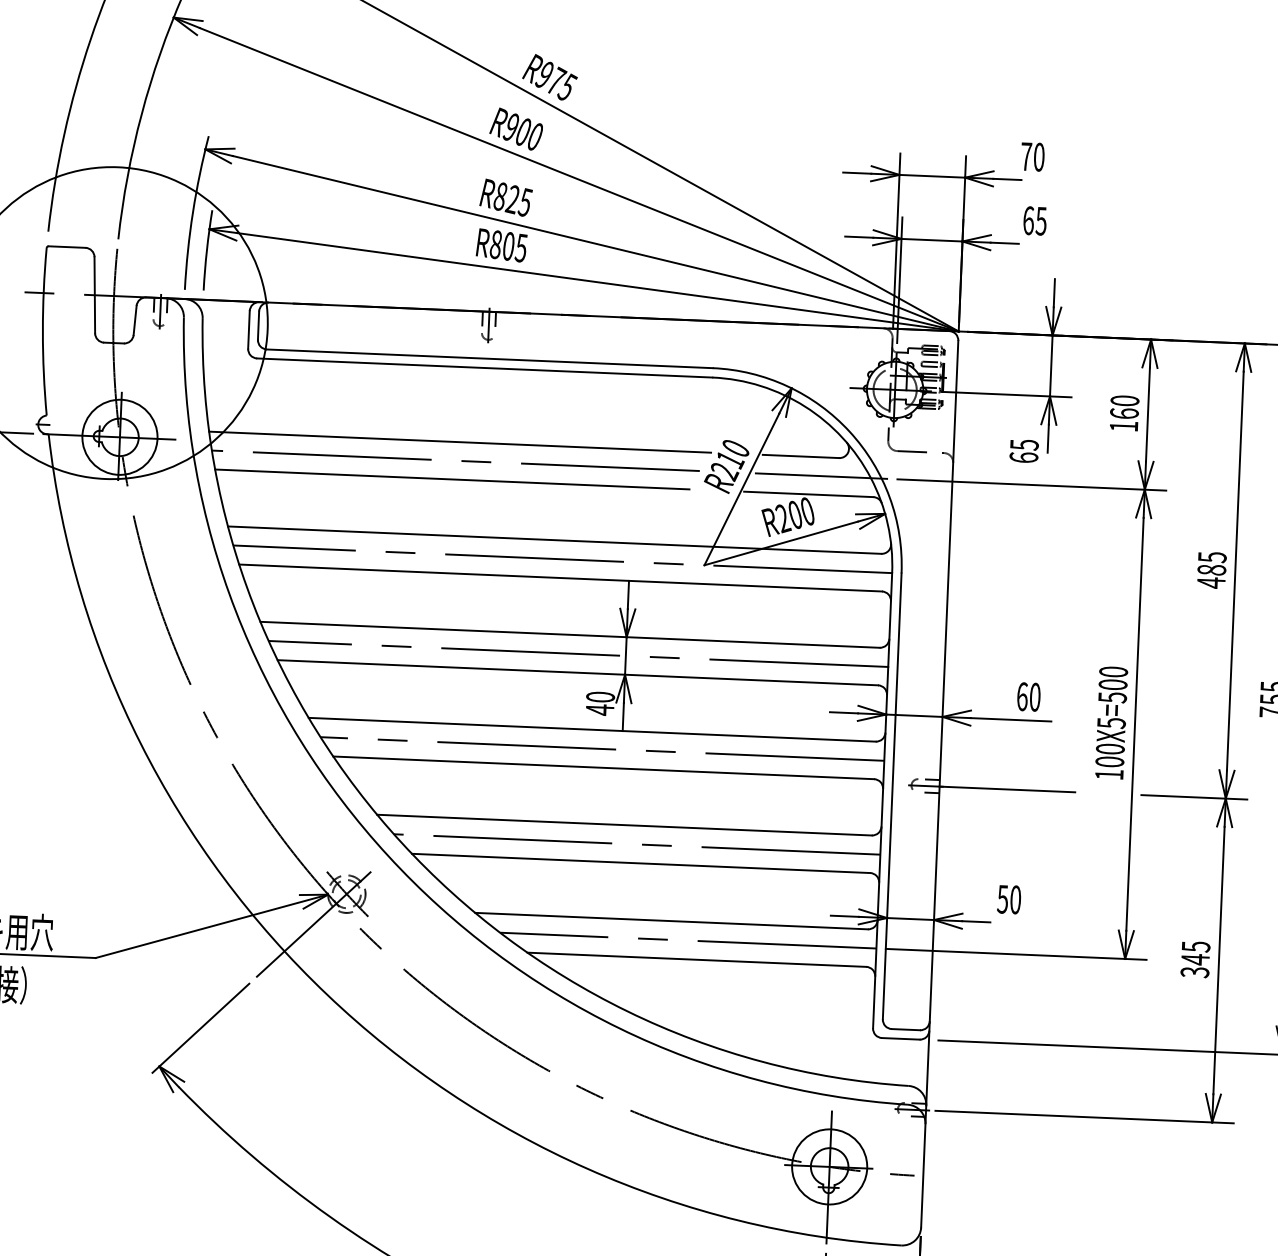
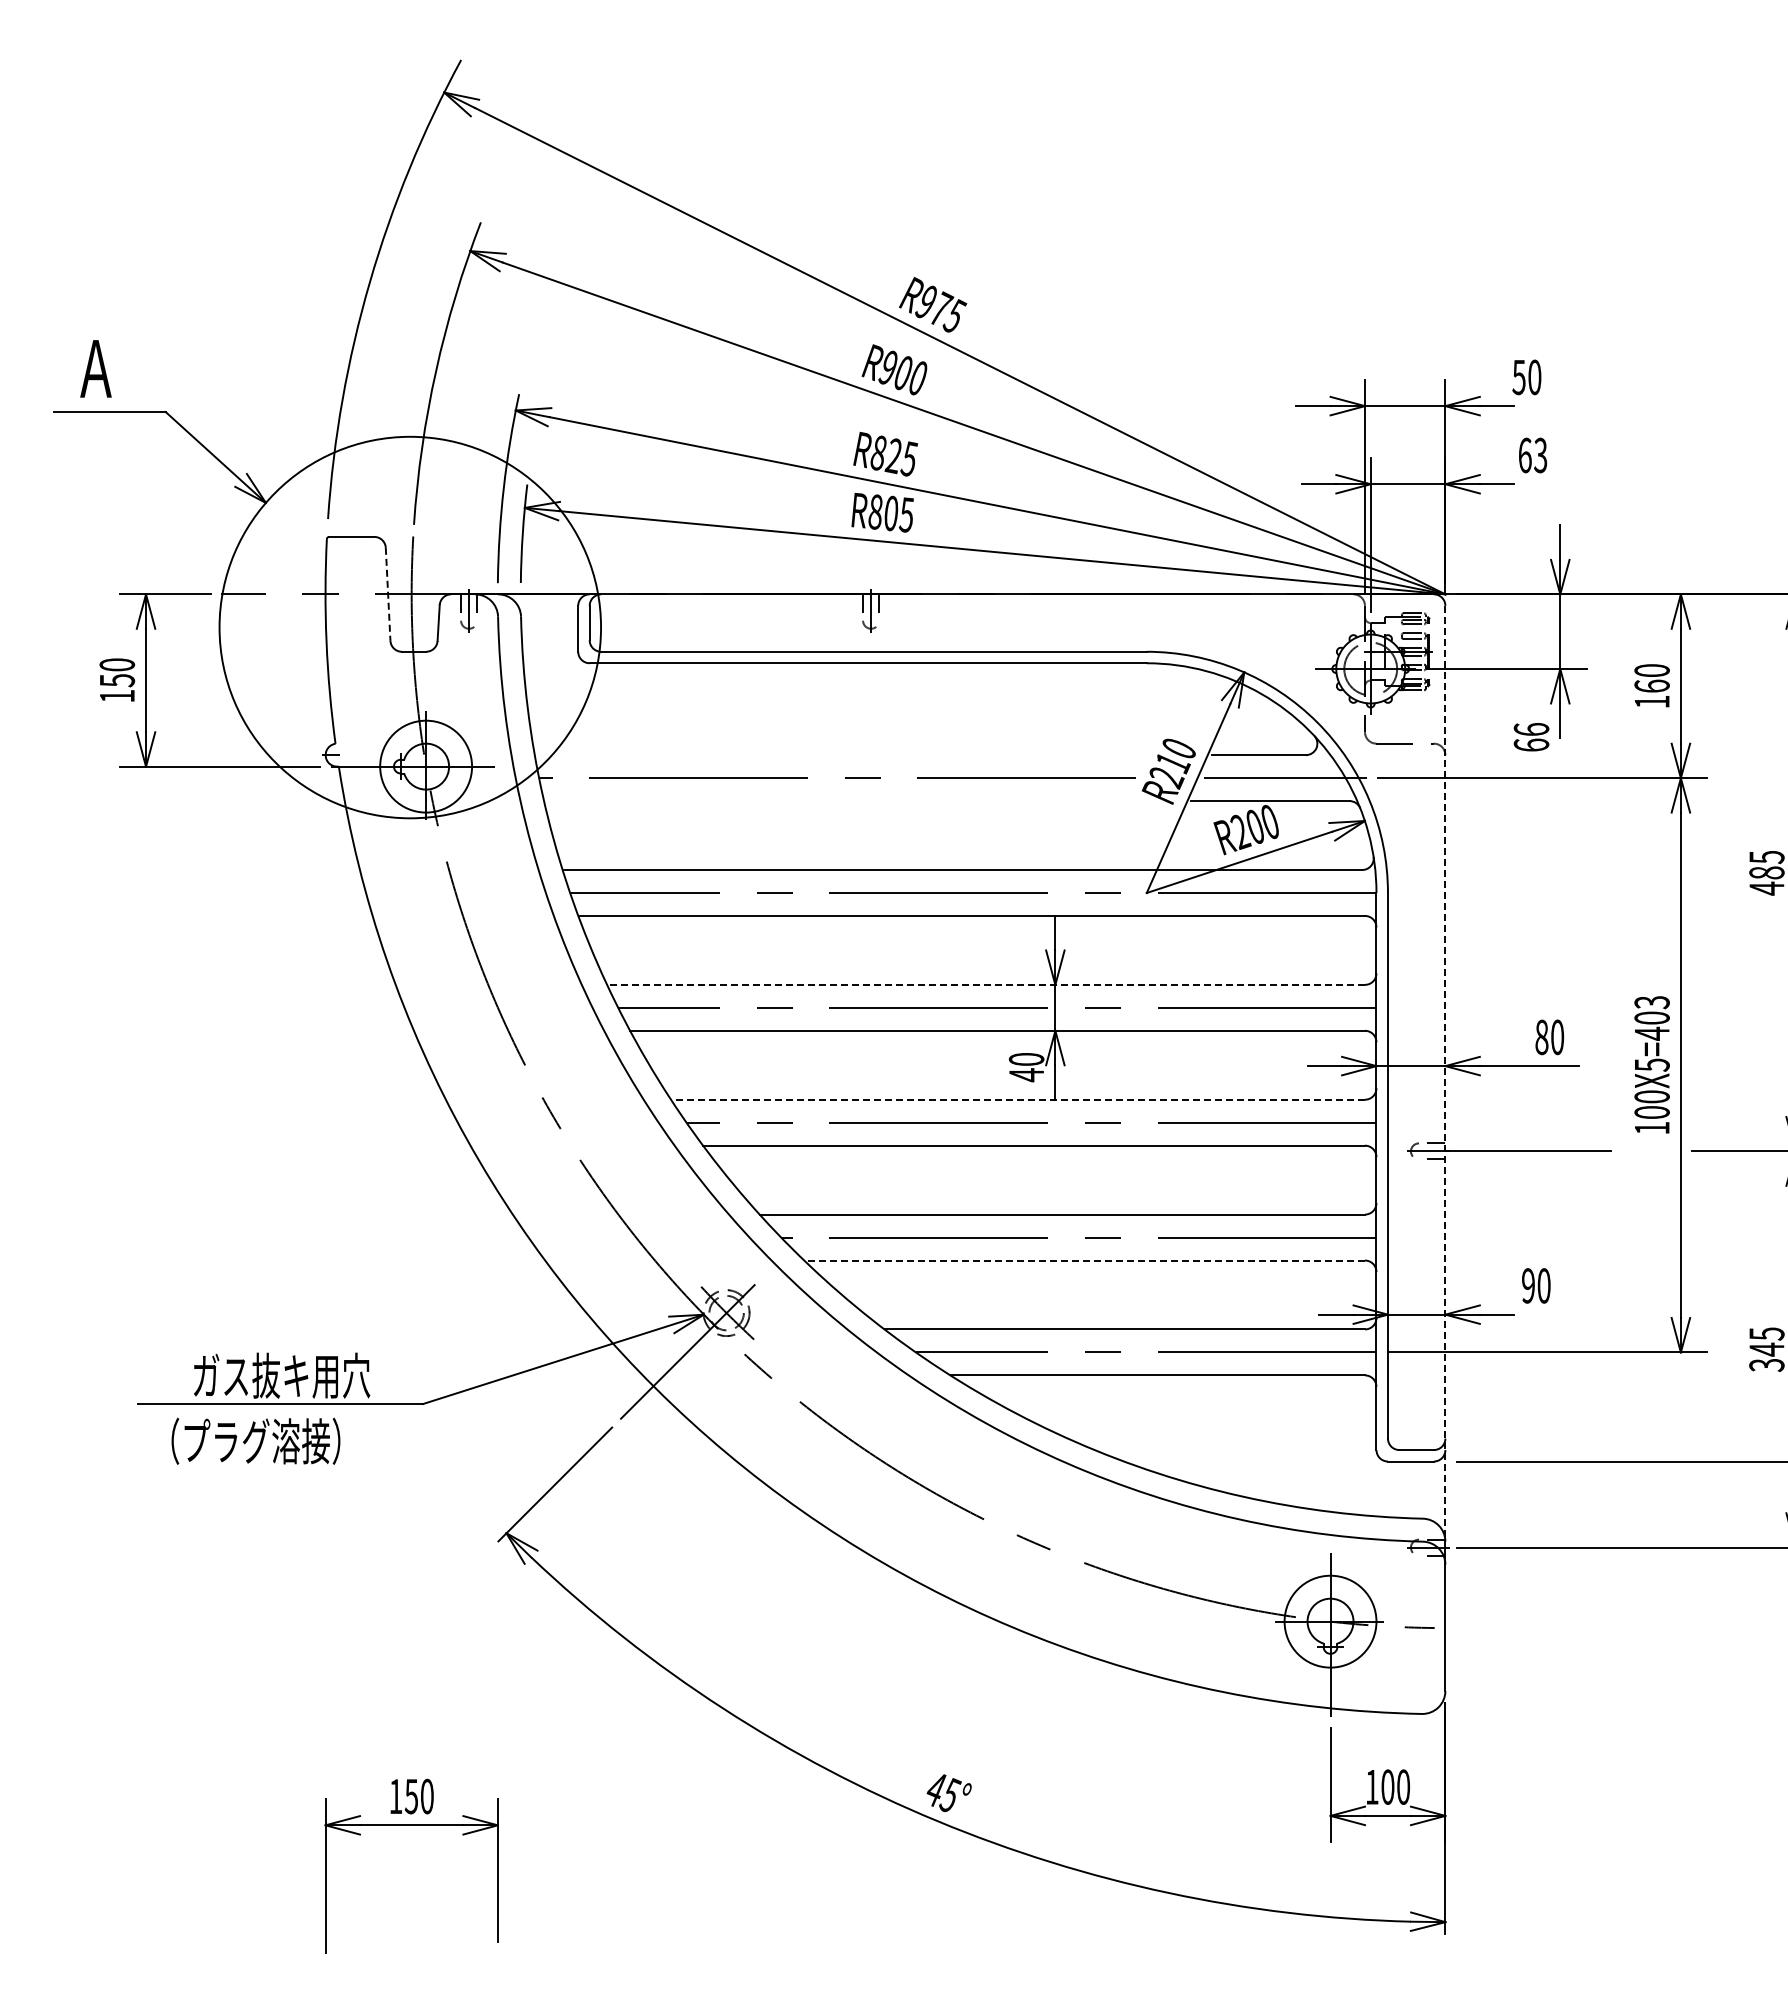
text: (1025, 156) -> (1518, 377), 70 -> 50
text: (1041, 220) -> (1540, 454), 65 -> 63
line: (95, 295) -> (388, 594), solid -> dashed
line: (459, 442) -> (841, 755), removed
text: (1024, 444) -> (1531, 729), 65 -> 66
line: (452, 479) -> (834, 801), removed
line: (570, 634) -> (986, 984), solid -> dashed
text: (1112, 685) -> (1651, 1018), 100X5=500 -> 100X5=403
text: (1022, 696) -> (1541, 1037), 60 -> 80
line: (942, 722) -> (1445, 1073), solid -> dashed
line: (592, 729) -> (1018, 1099), solid -> dashed
line: (641, 863) -> (1084, 1260), solid -> dashed
text: (1002, 898) -> (1527, 1285), 50 -> 90

